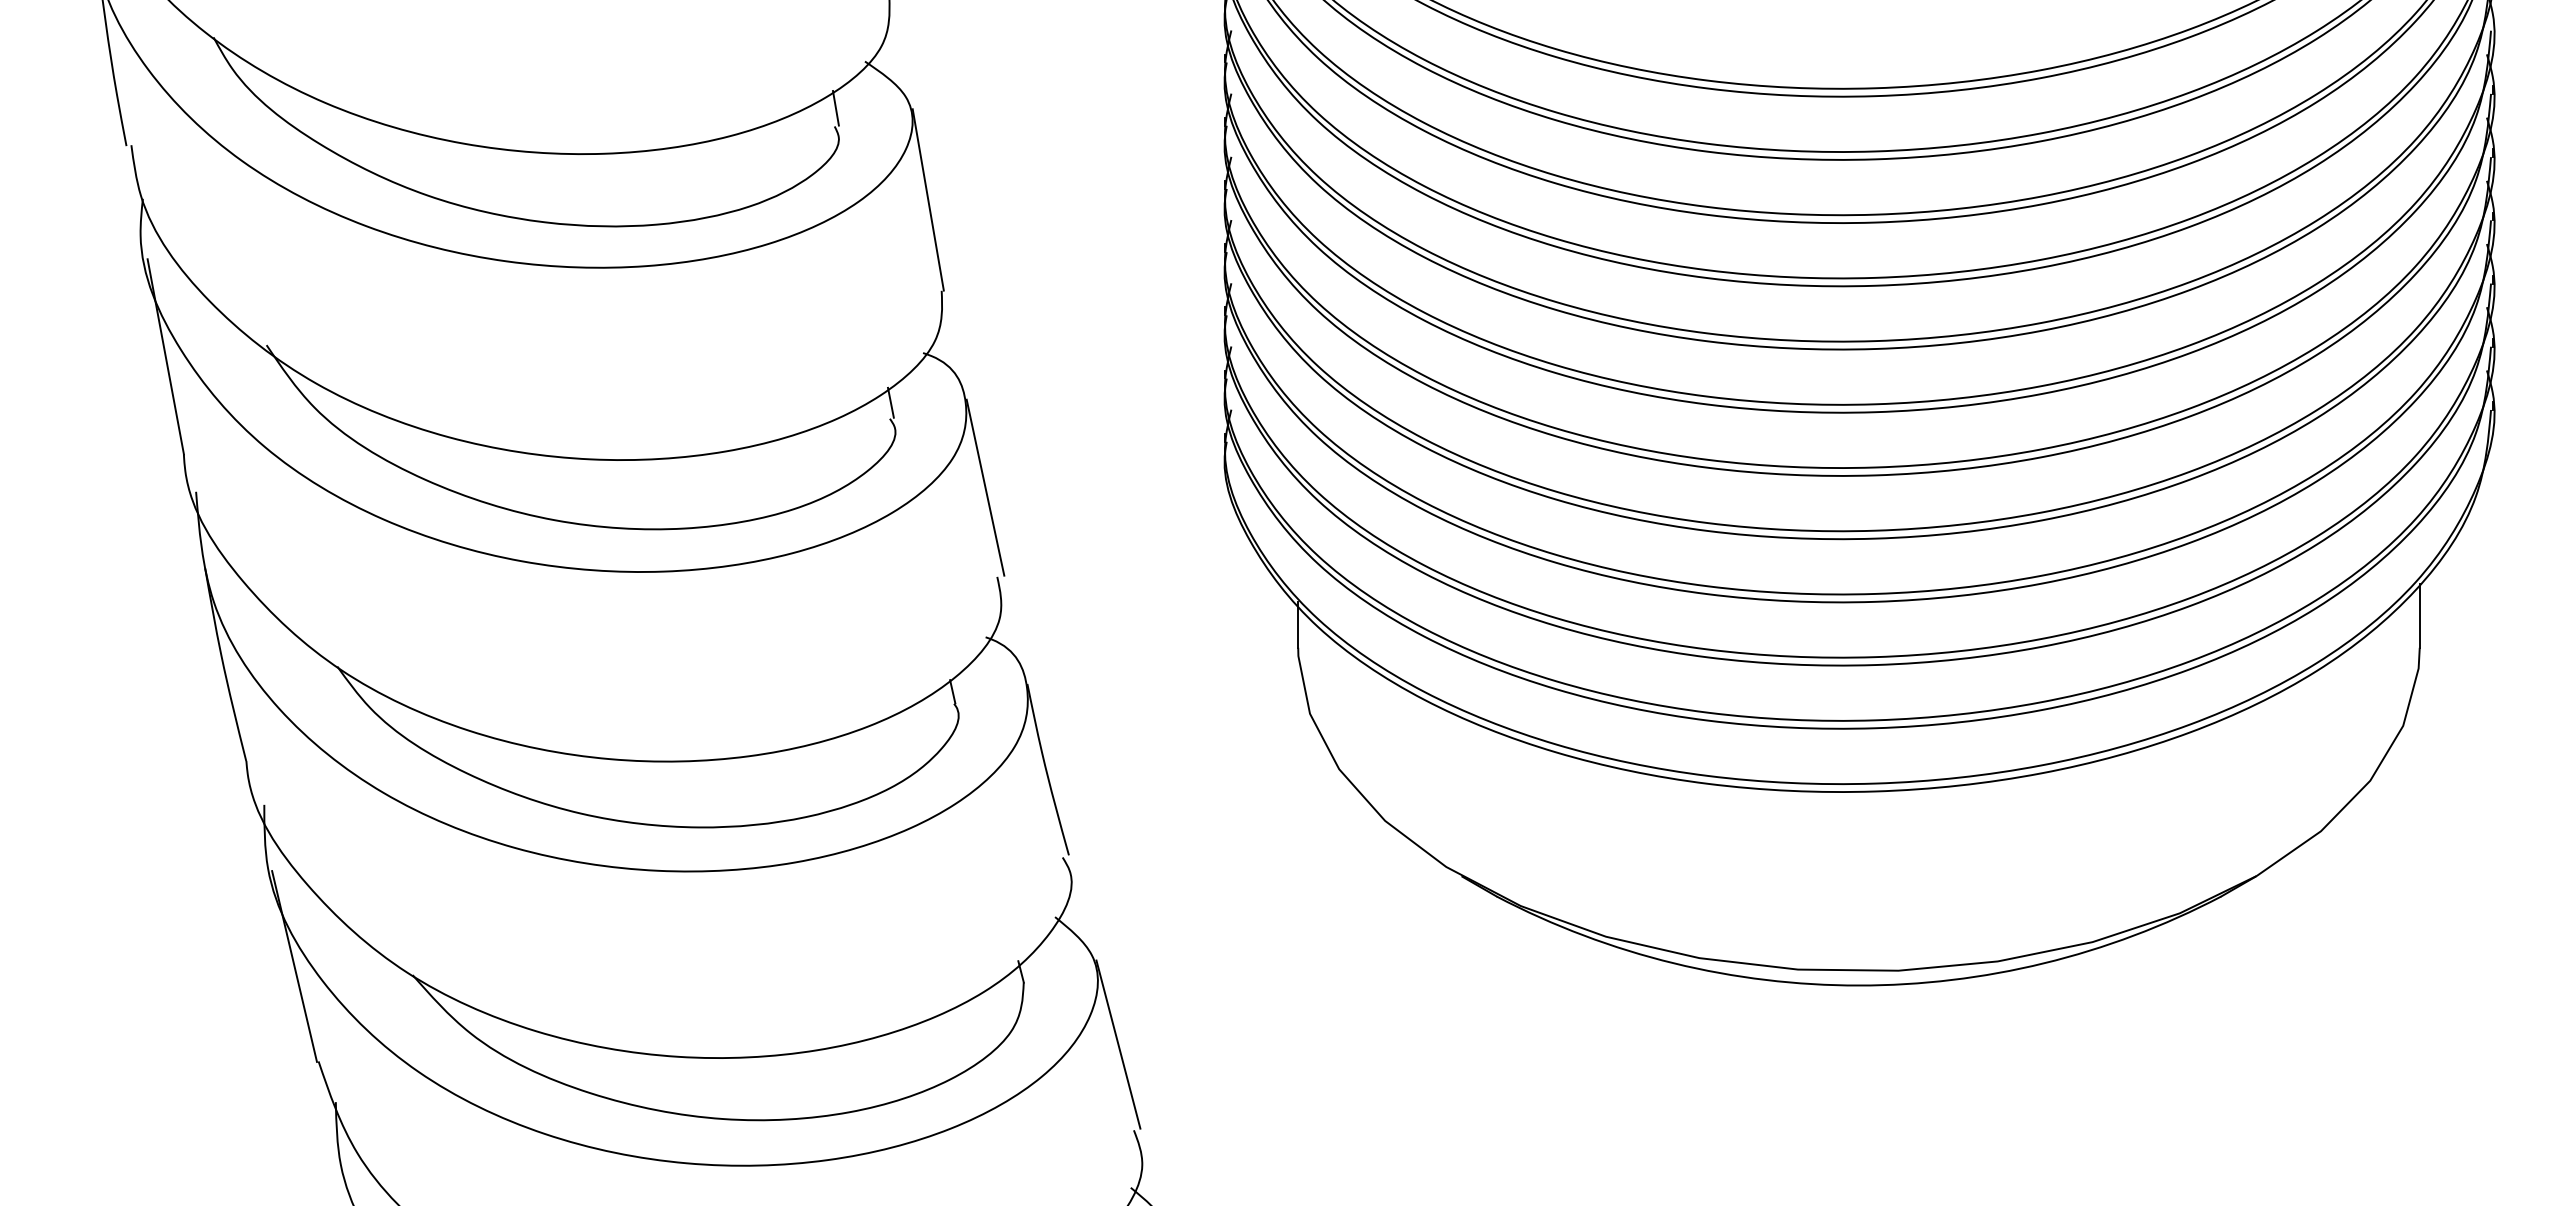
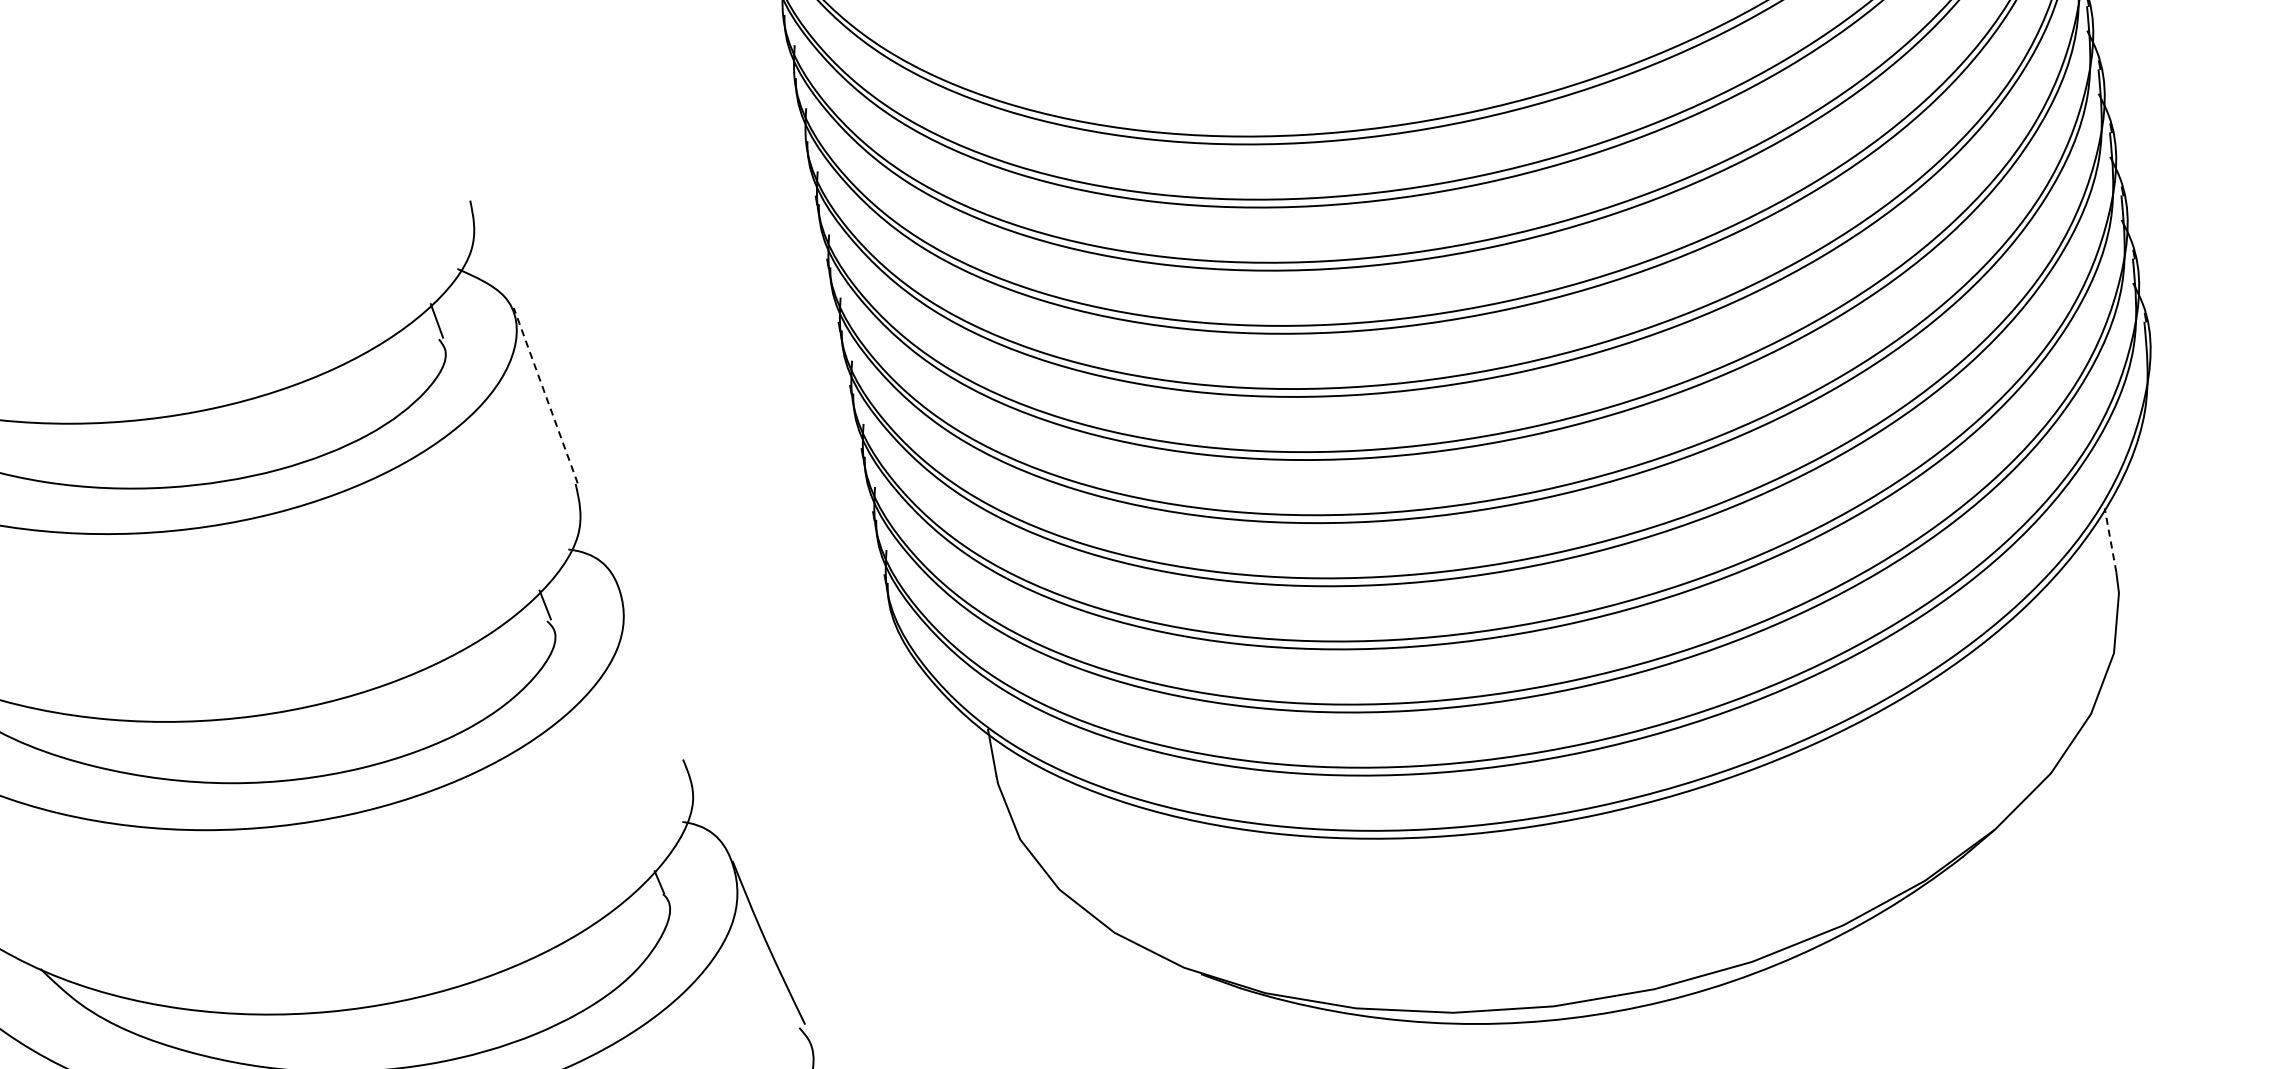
line: (928, 199) -> (545, 395), solid -> dashed
line: (985, 487) -> (655, 672), removed
line: (2419, 615) -> (2110, 540), solid -> dashed

